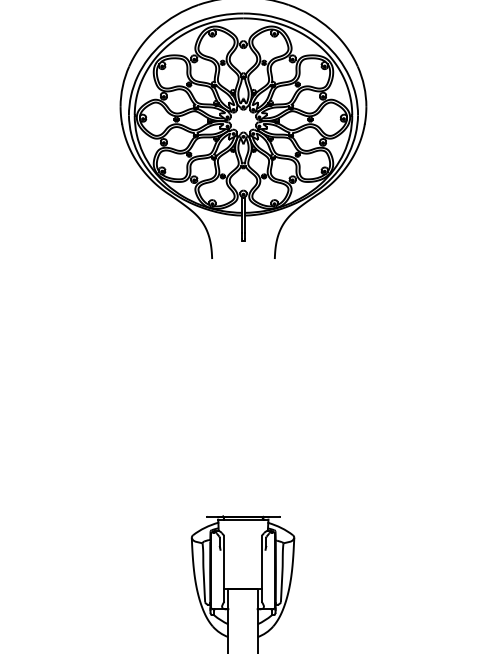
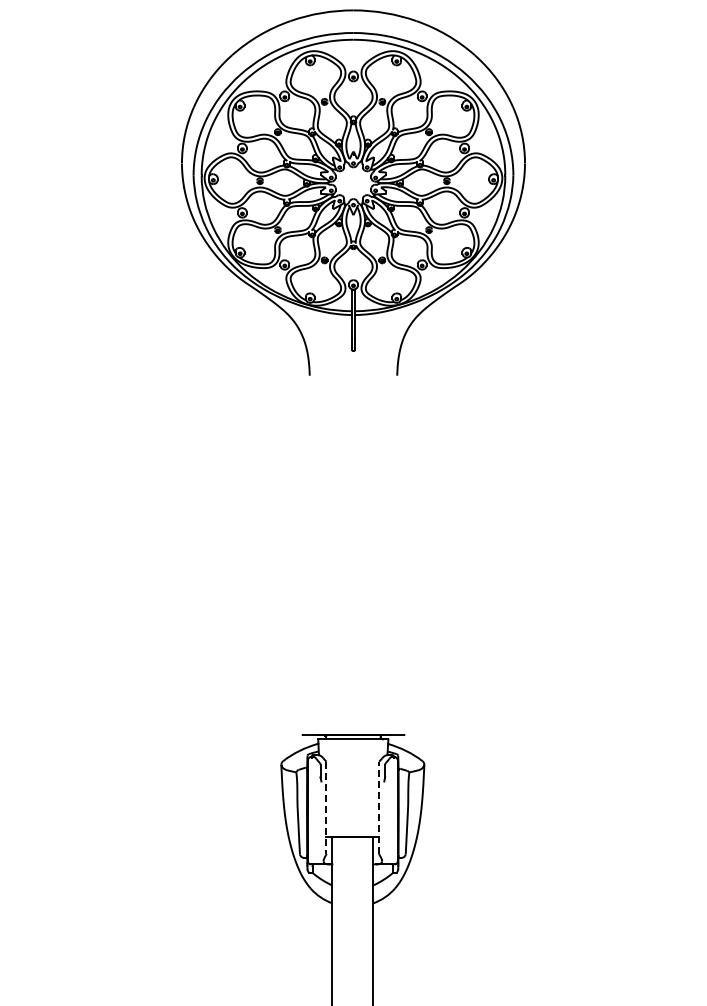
line: (262, 568) -> (379, 807), solid -> dashed
line: (224, 569) -> (326, 808), solid -> dashed

